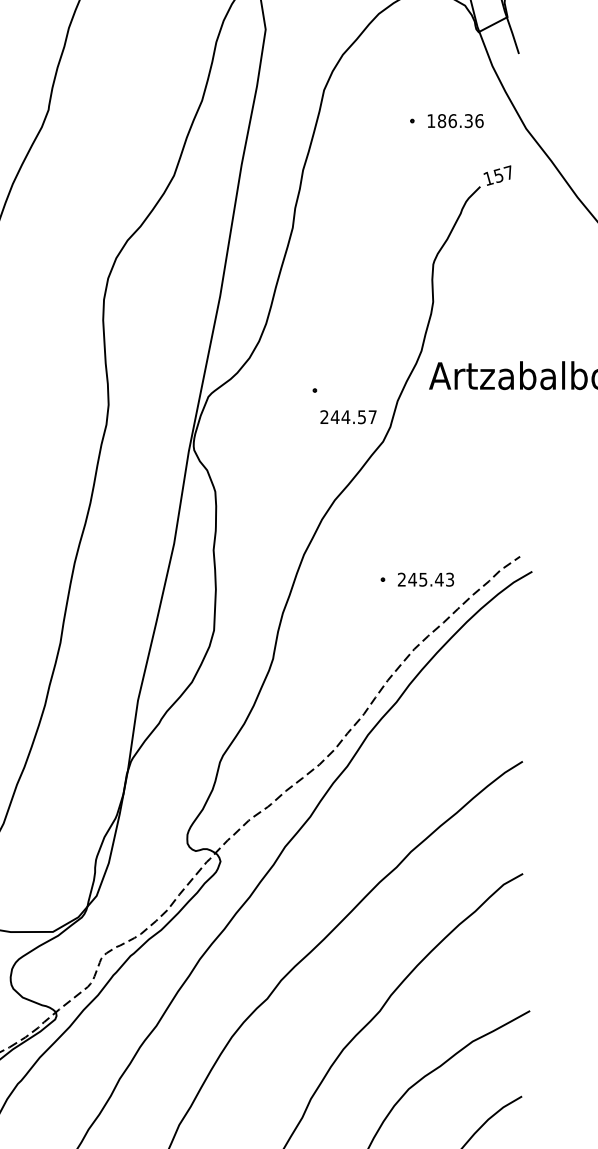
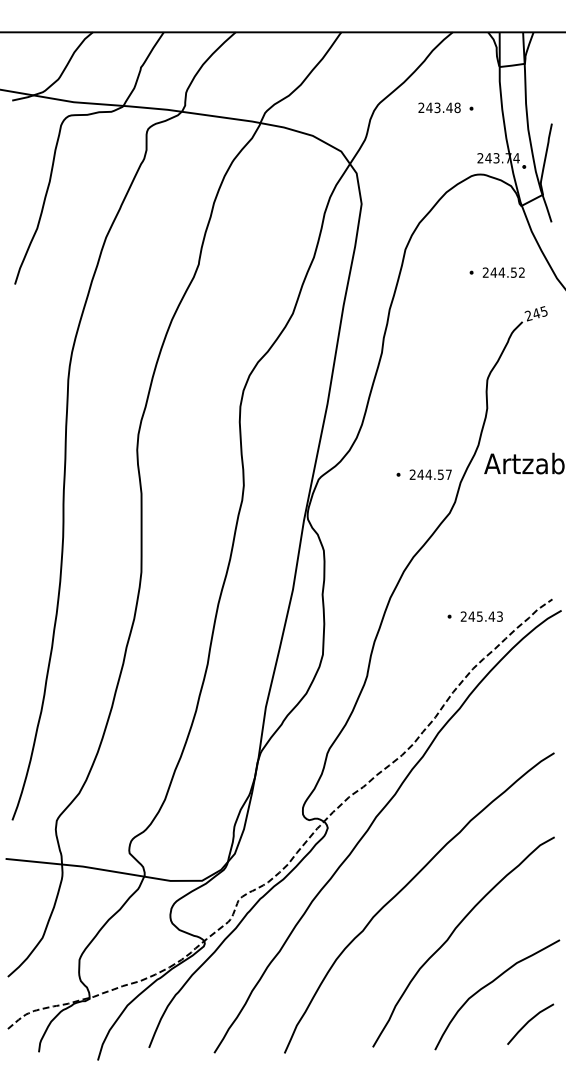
text: (454, 120) -> (503, 272), 186.36 -> 244.52
text: (497, 175) -> (535, 313), 157 -> 245
text: (348, 416) -> (430, 474), moved

